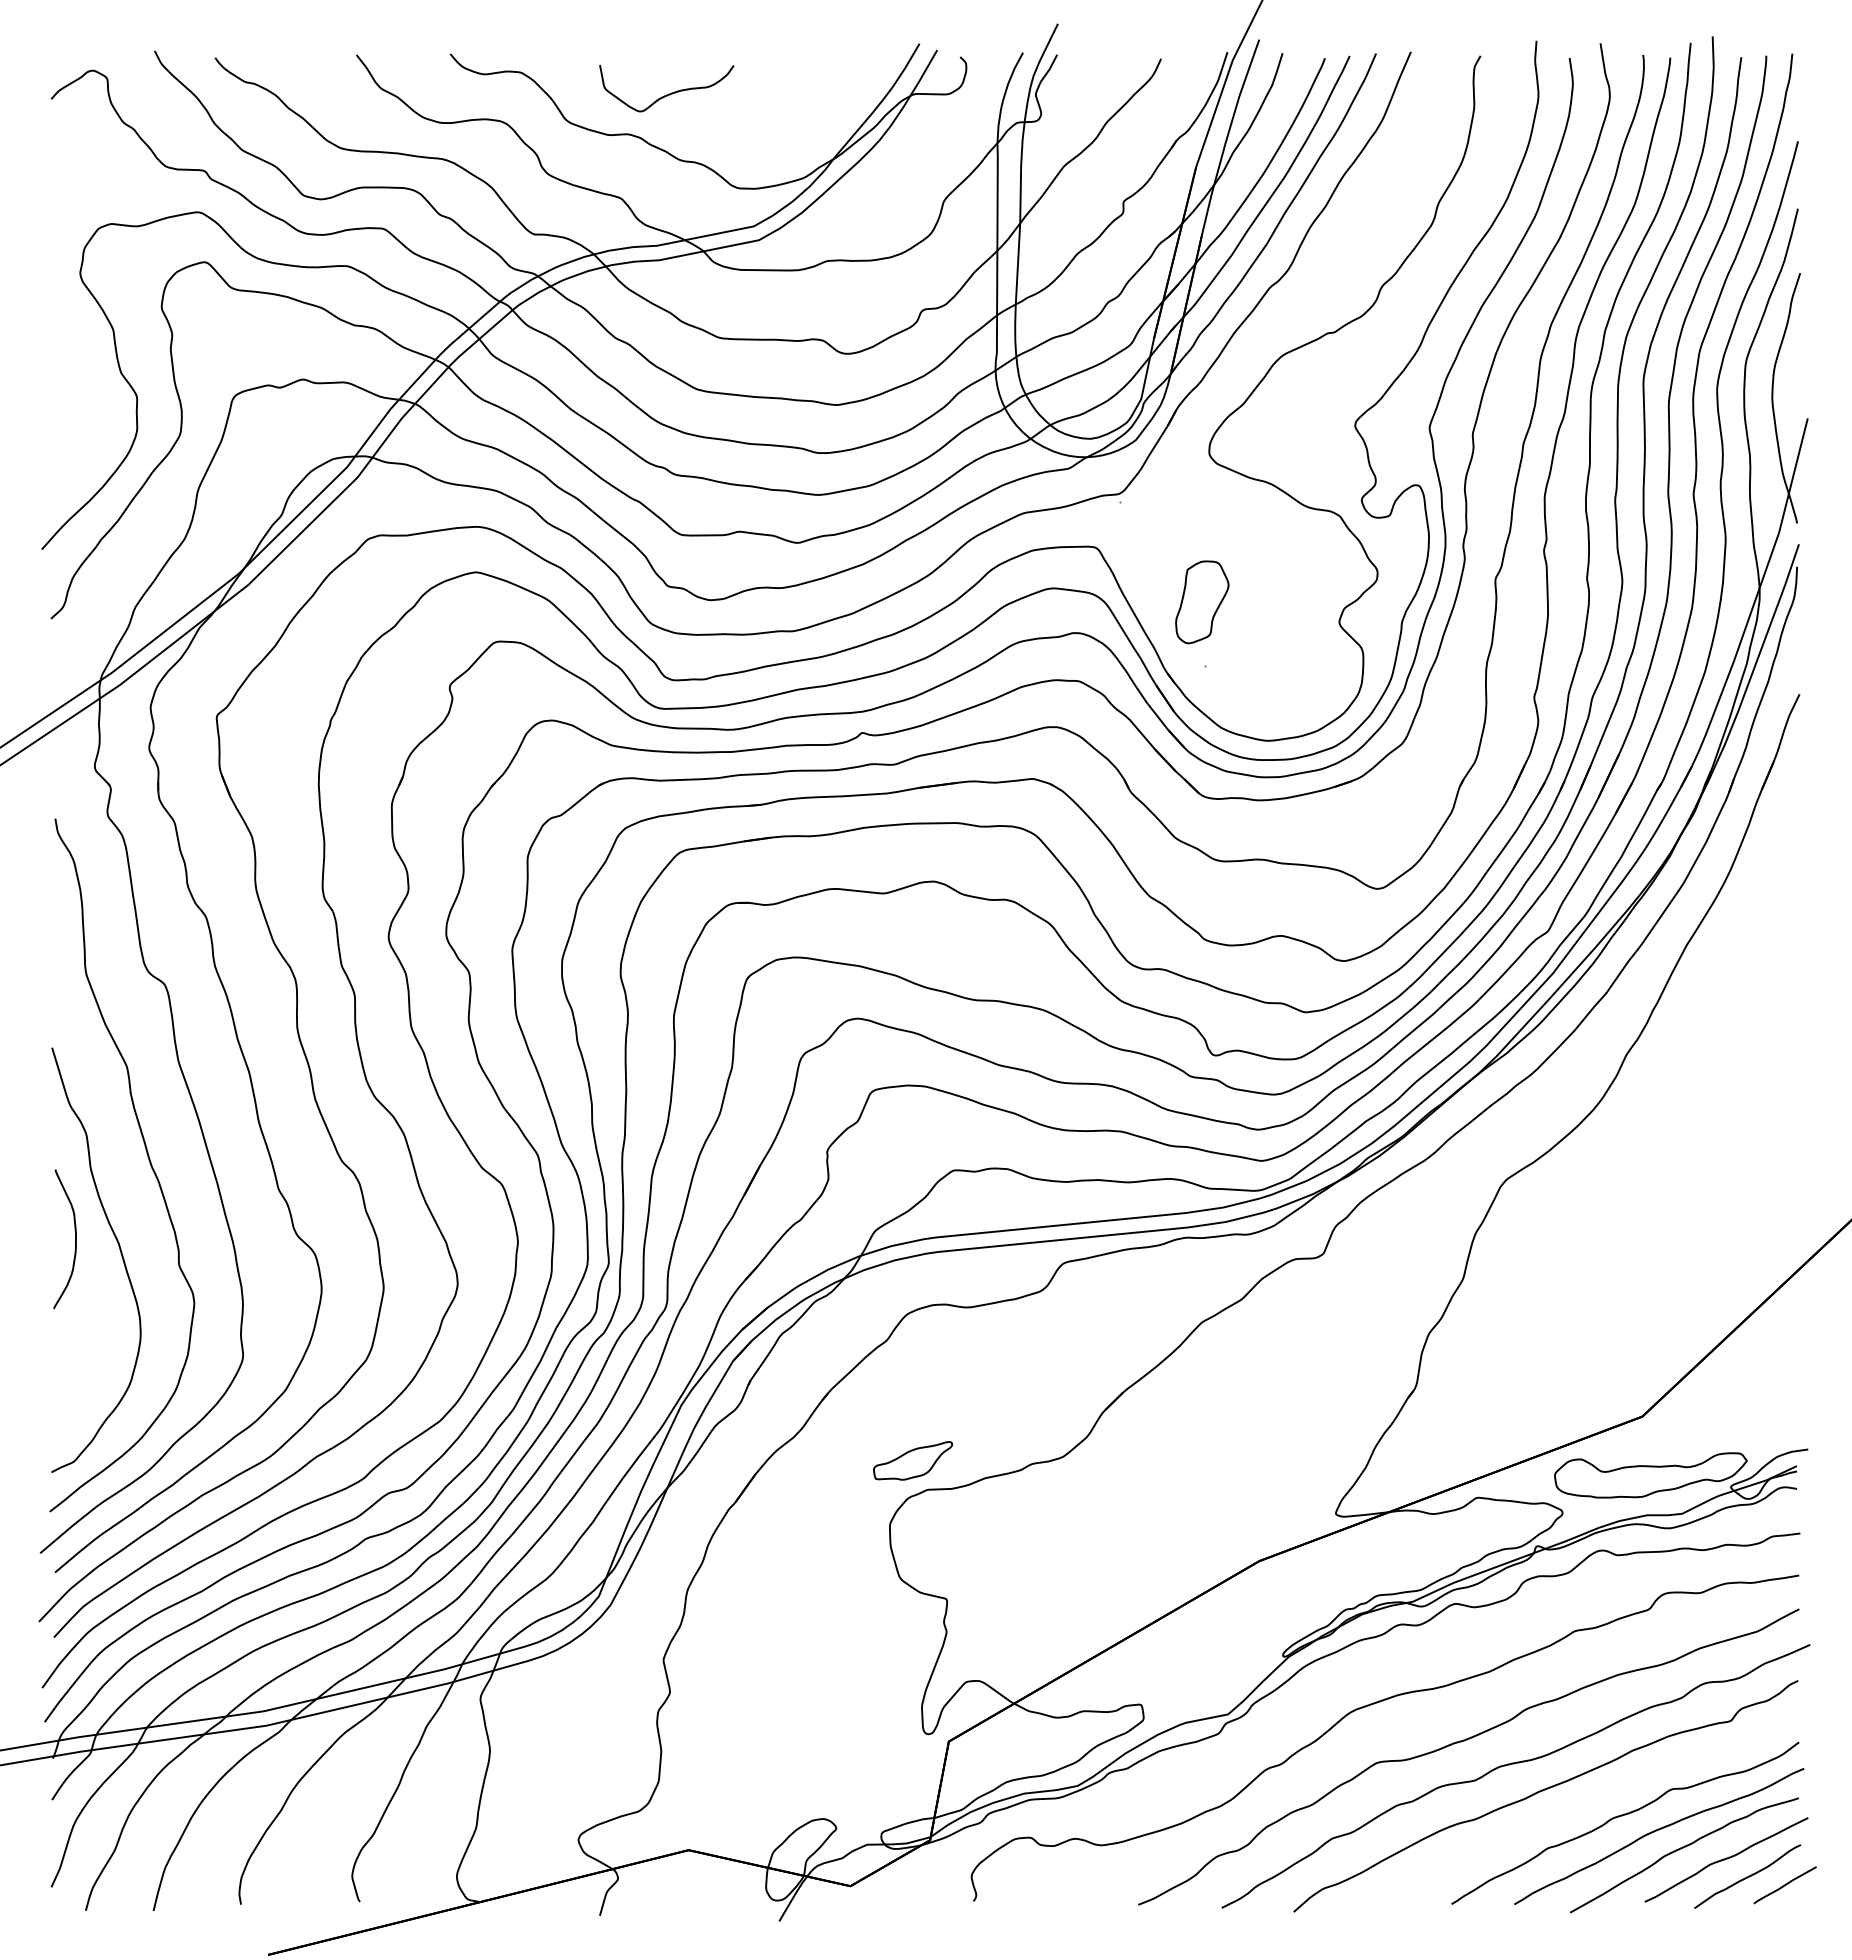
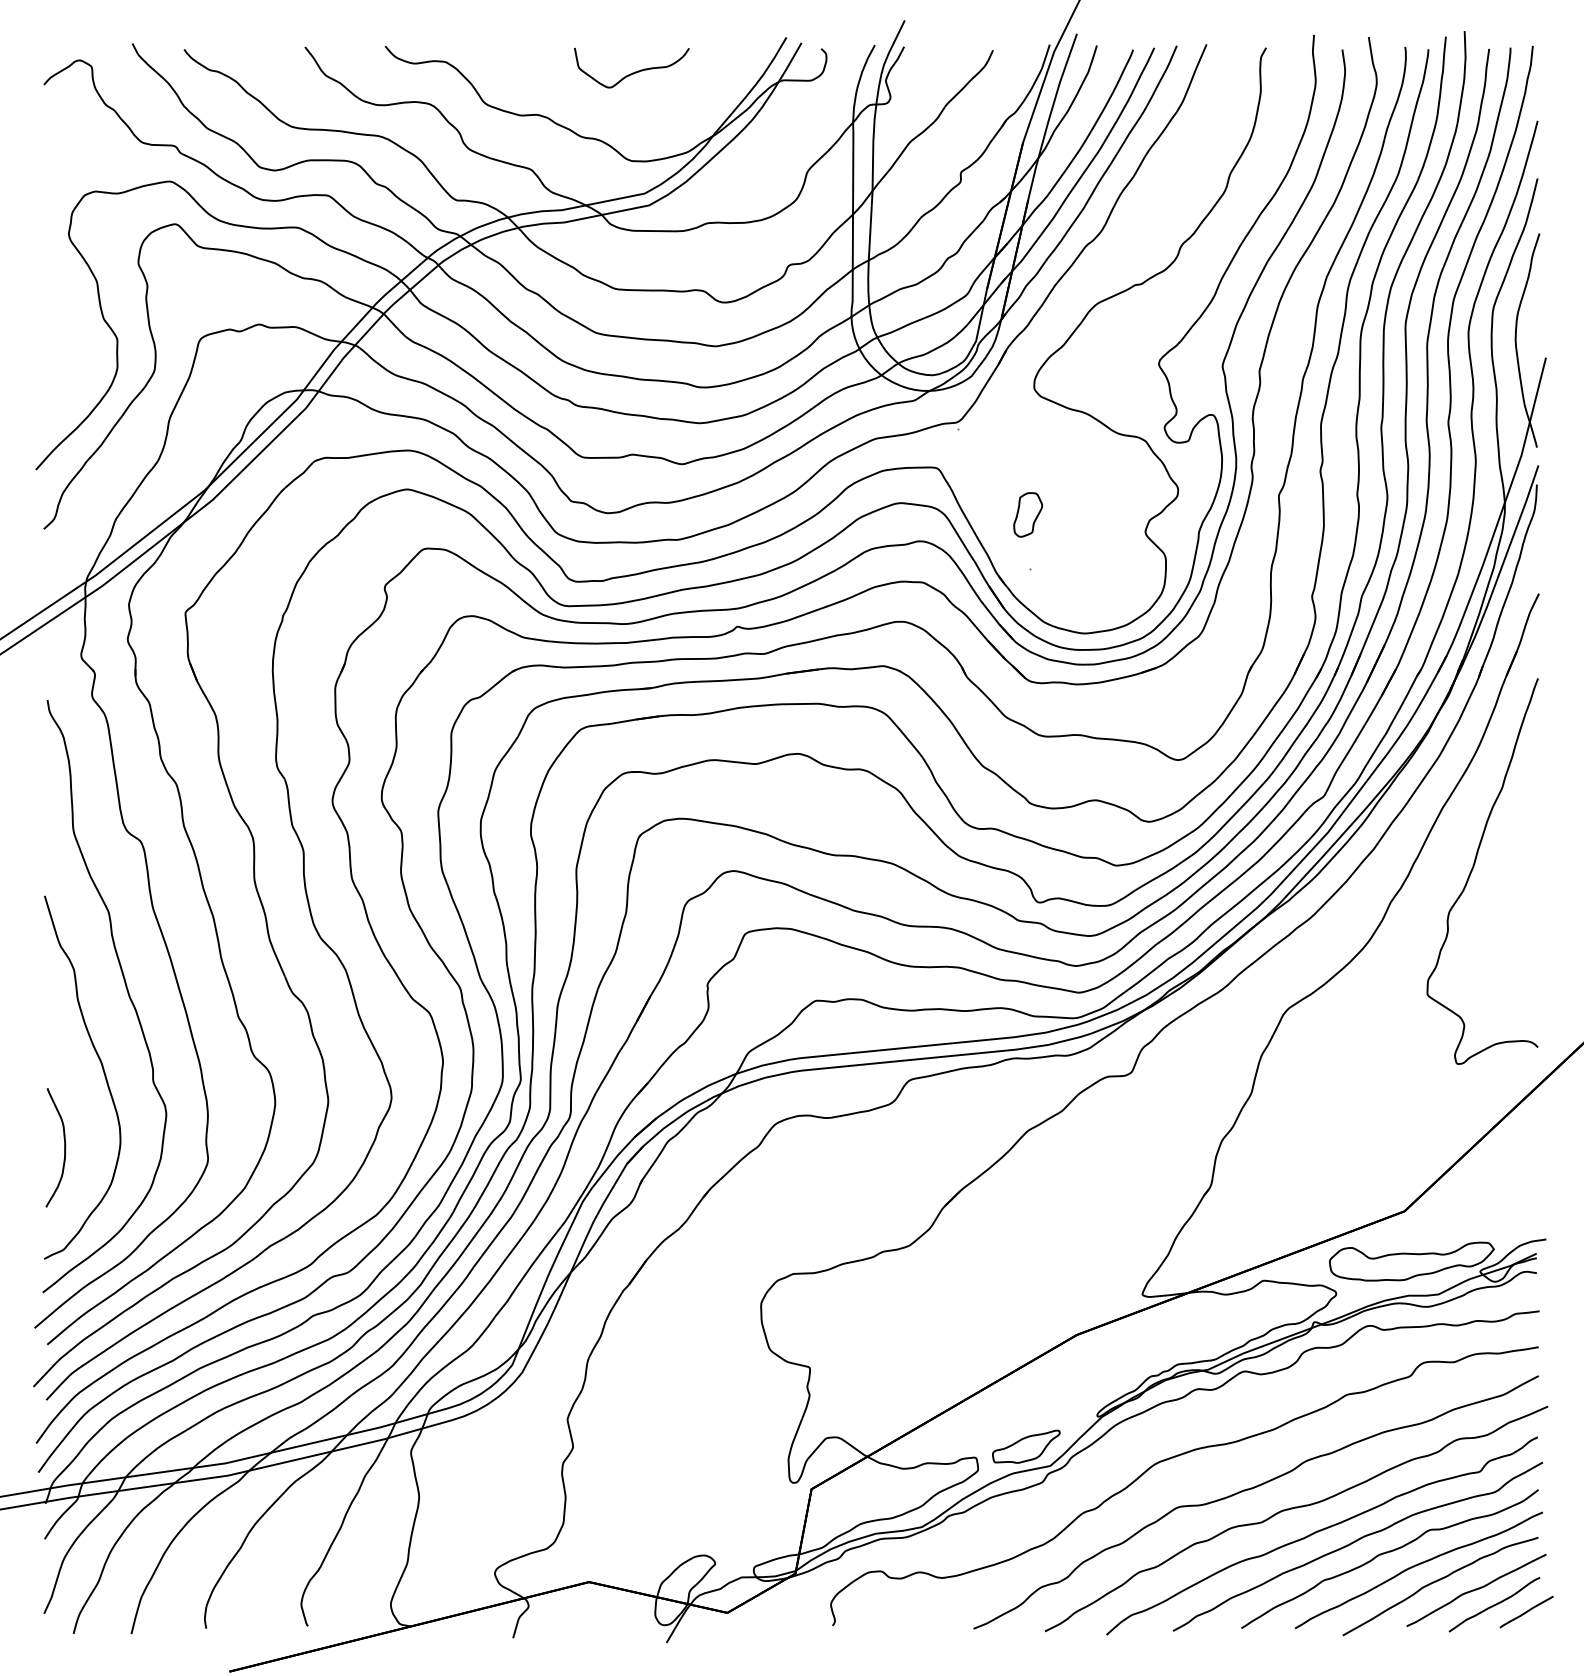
curve: (668, 93) -> (633, 72), moved
part: (1201, 601) -> (1027, 514), size x0.62
curve: (1723, 1014) -> (1473, 867), added
curve: (75, 1239) -> (64, 1147), moved
part: (913, 1460) -> (1026, 1446), moved
curve: (1585, 1803) -> (1355, 1542), added

